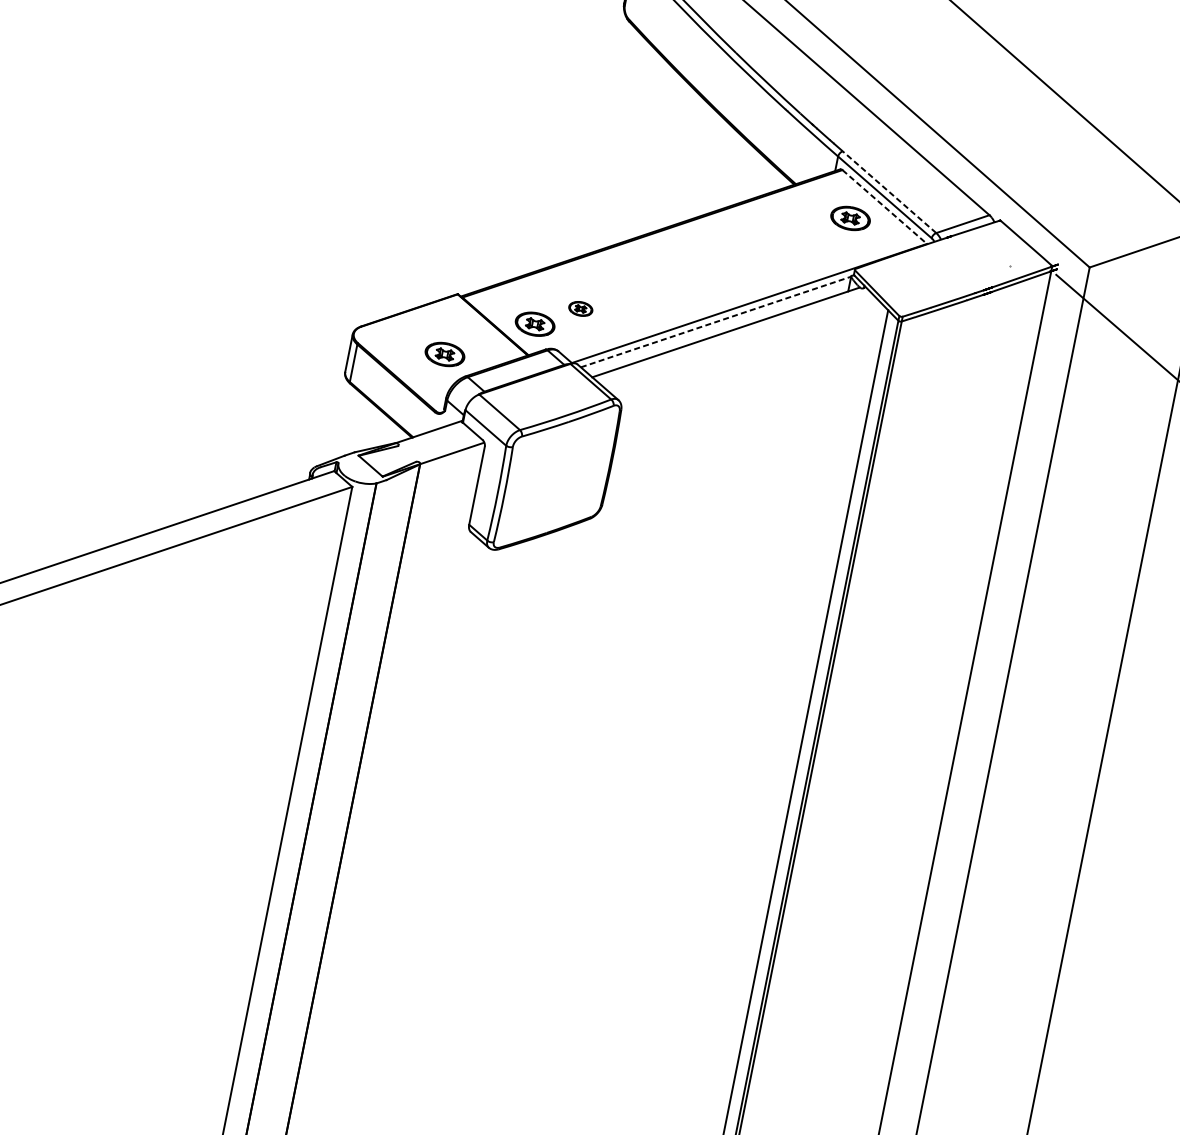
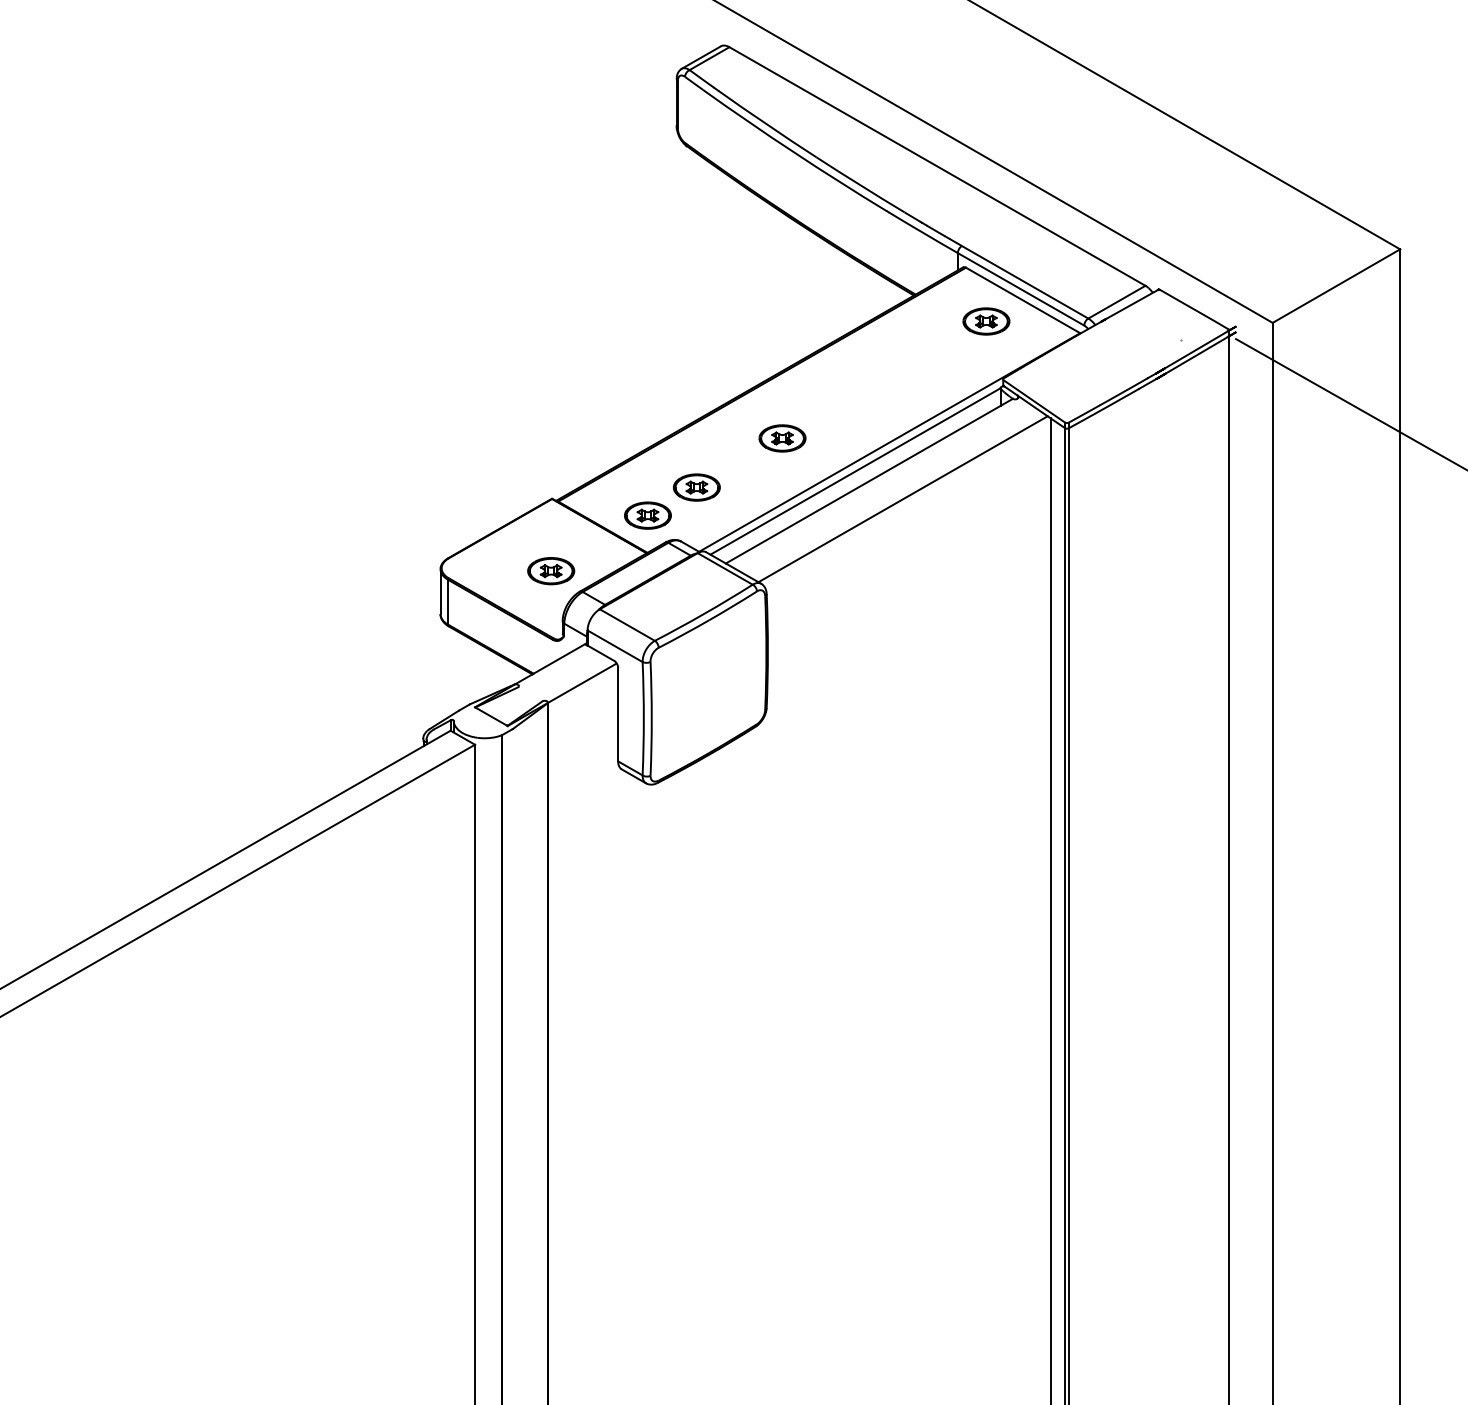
line: (889, 192) -> (1025, 282), dashed -> solid
line: (885, 207) -> (1023, 300), dashed -> solid
part: (660, 282) -> (782, 438), added
part: (580, 308) -> (696, 487), size x1.67
line: (716, 322) -> (855, 471), dashed -> solid
line: (750, 353) -> (902, 499), added

